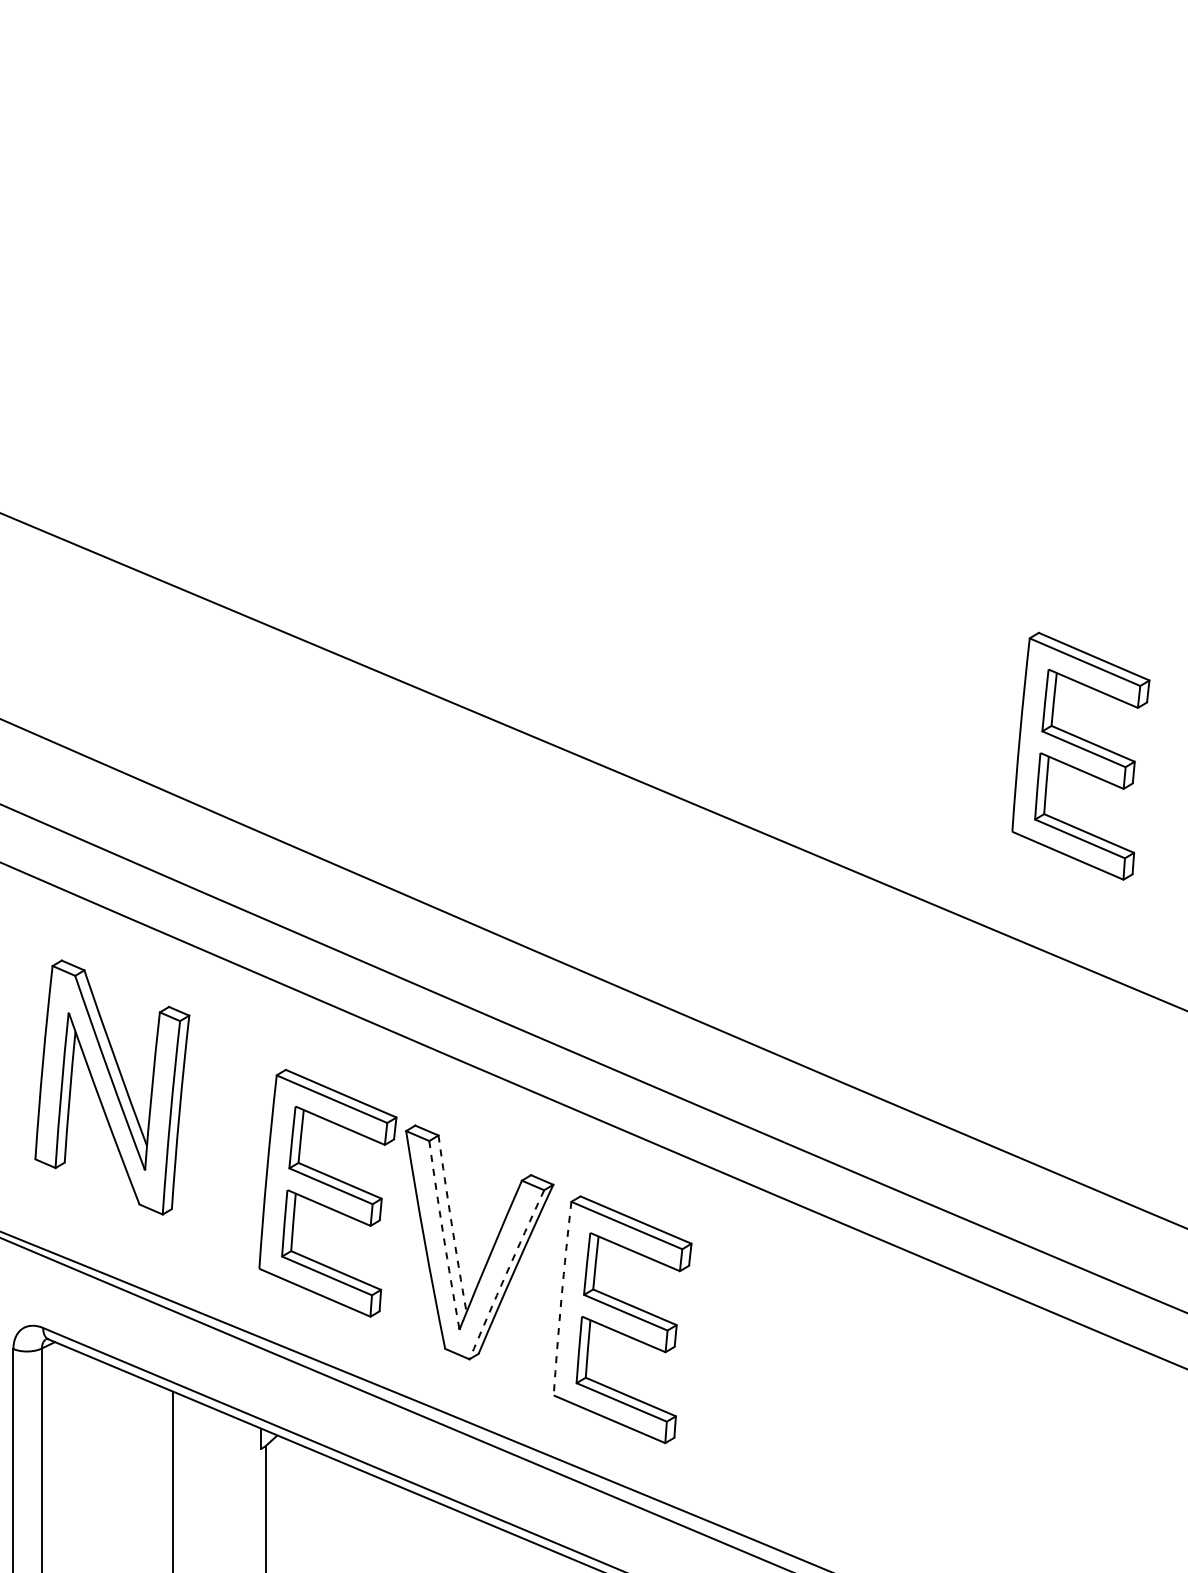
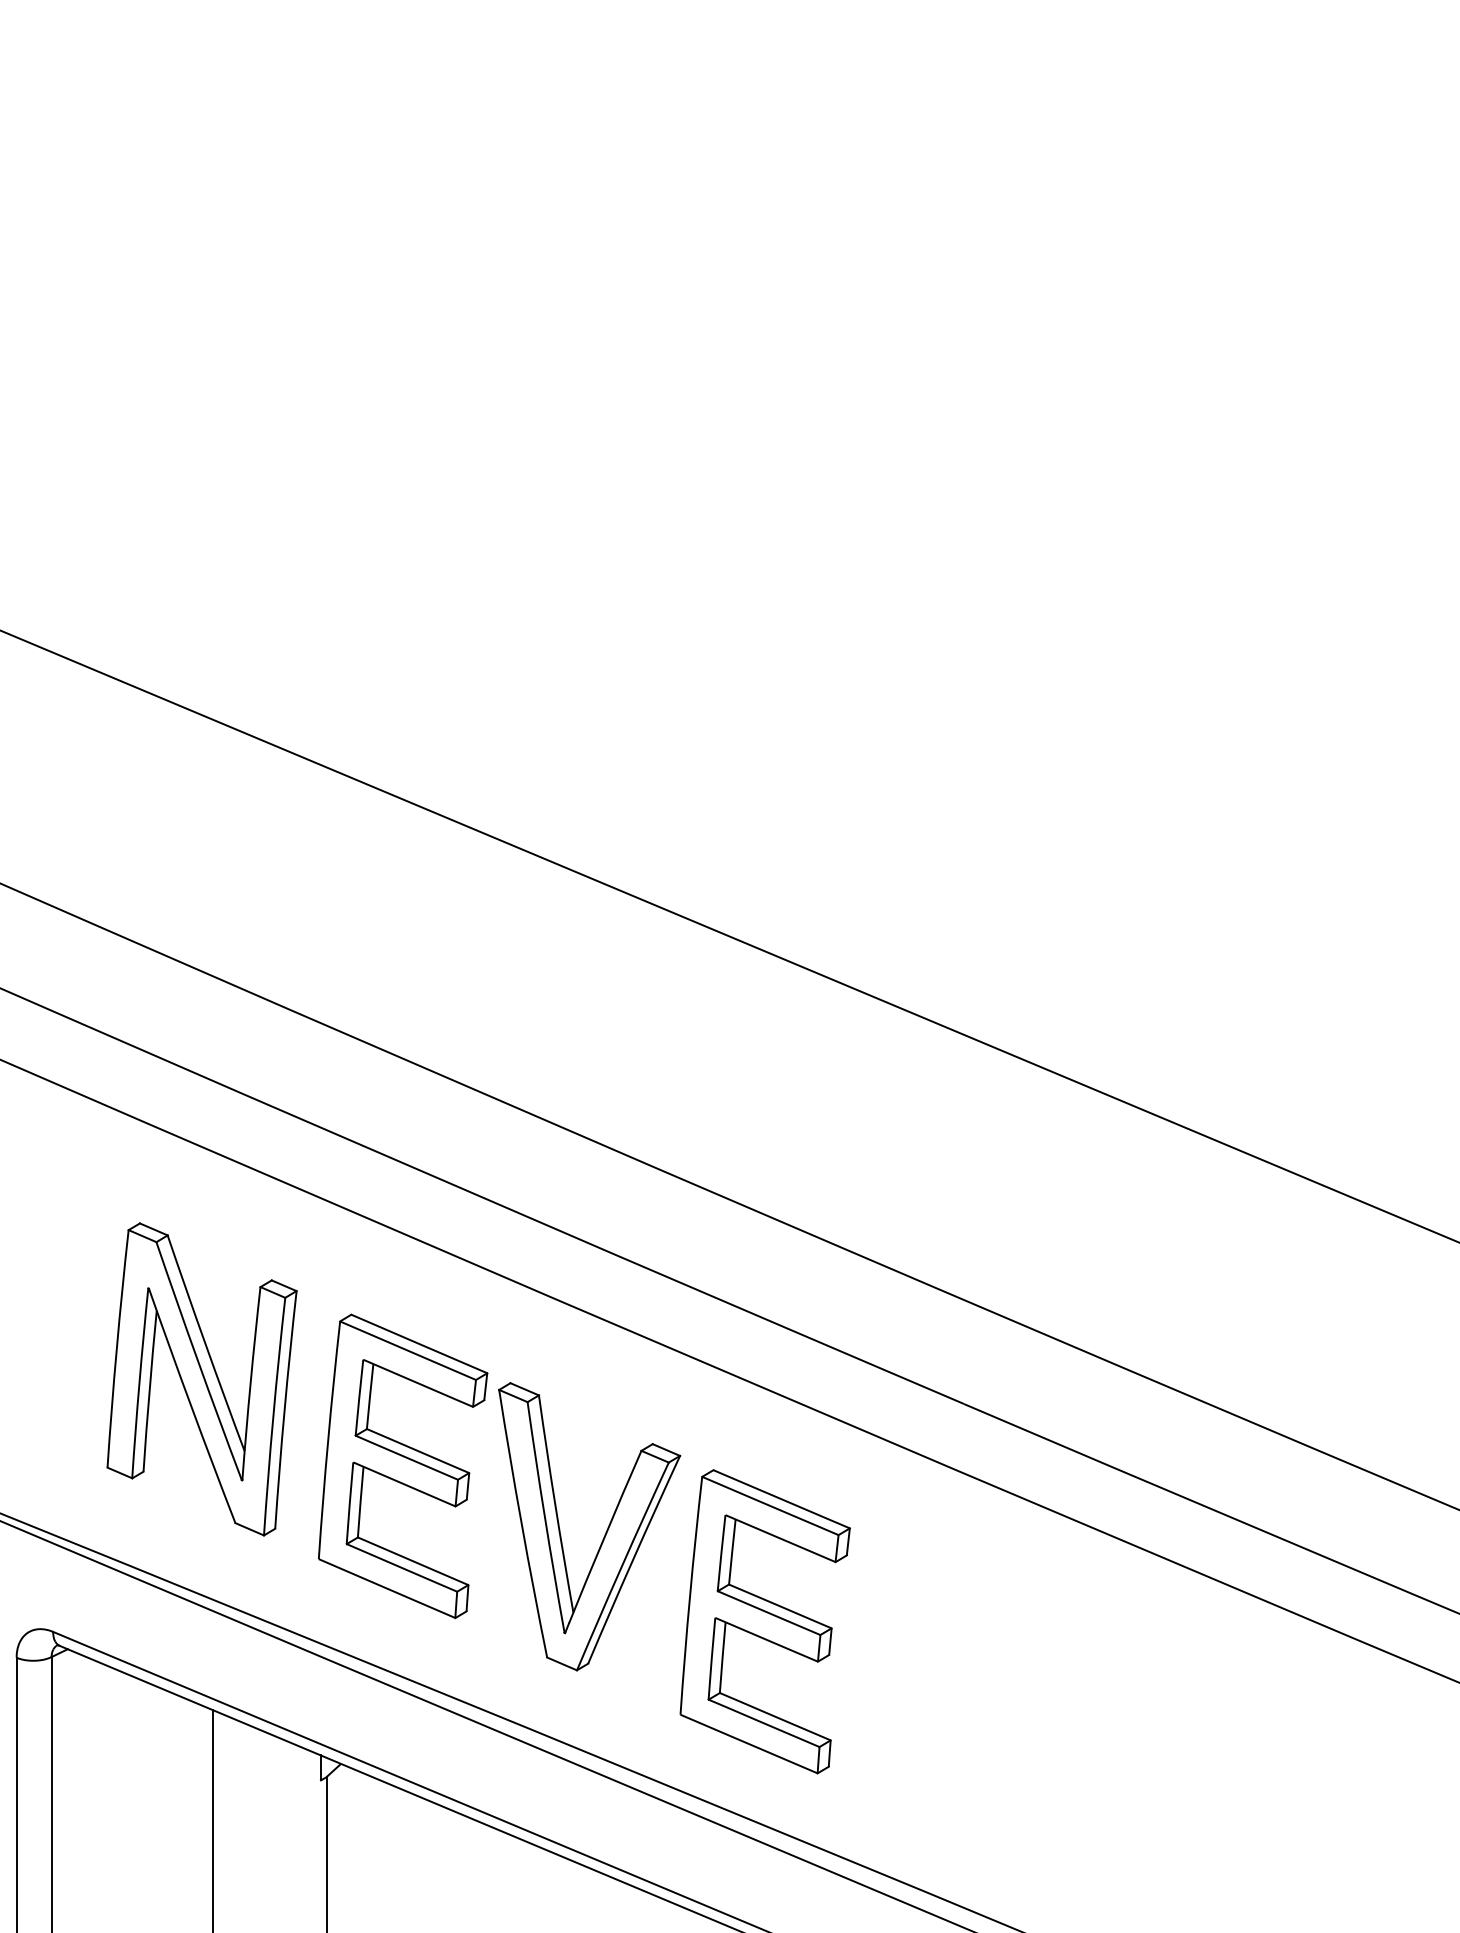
part: (1080, 755) -> (1327, 928), removed
part: (112, 1087) -> (202, 1379), moved
arc: (451, 1224) -> (554, 1504), dashed -> solid
arc: (443, 1235) -> (545, 1518), dashed -> solid
arc: (506, 1274) -> (622, 1566), dashed -> solid
arc: (561, 1298) -> (690, 1595), dashed -> solid

